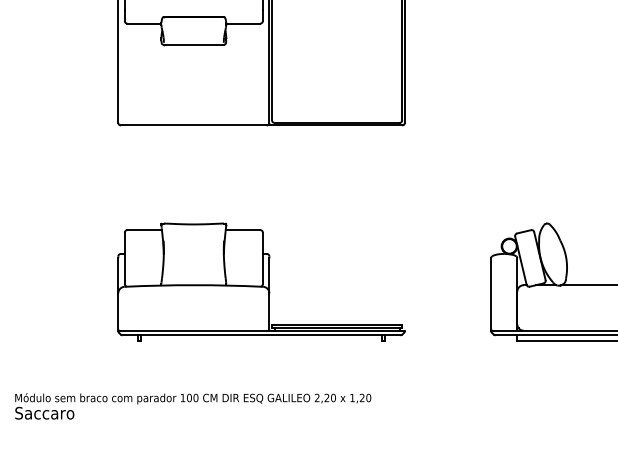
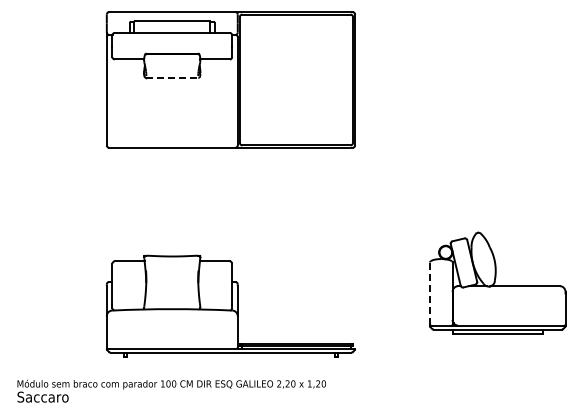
line: (194, 44) -> (172, 77), solid -> dashed
part: (261, 280) -> (230, 305), moved
line: (491, 292) -> (430, 292), solid -> dashed

